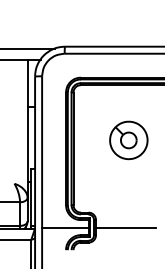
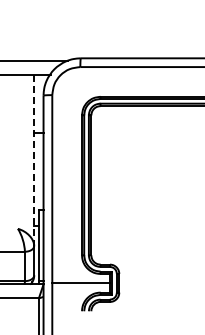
line: (27, 128) -> (34, 160), solid -> dashed
part: (129, 140) -> (160, 174), removed
line: (125, 227) -> (156, 283), removed

